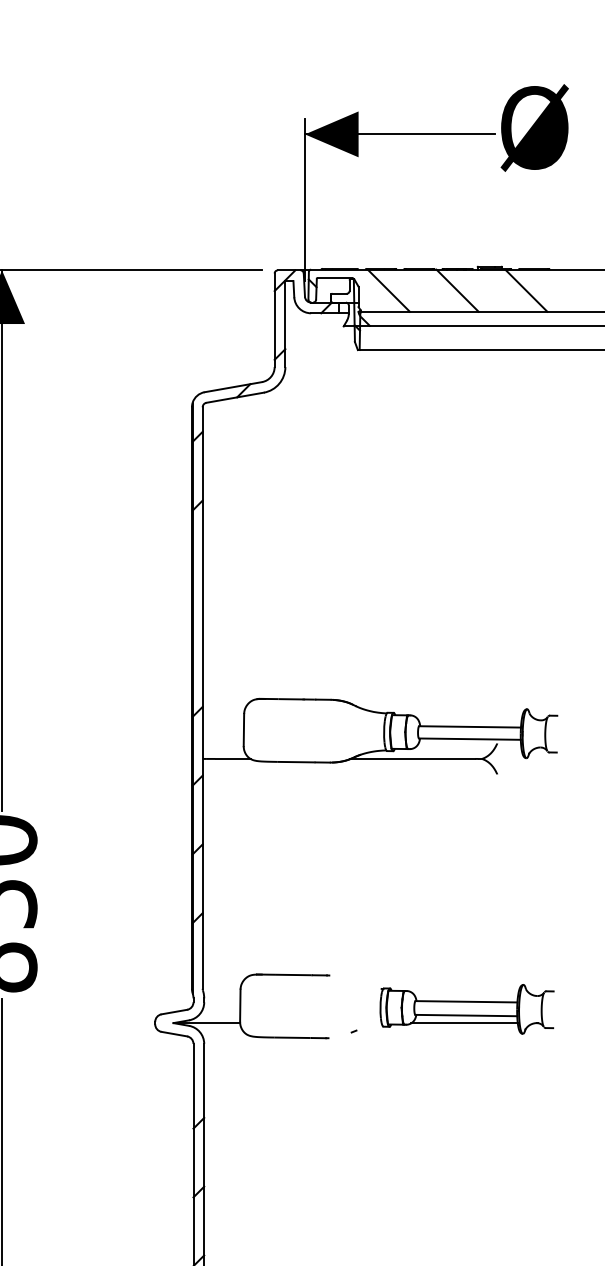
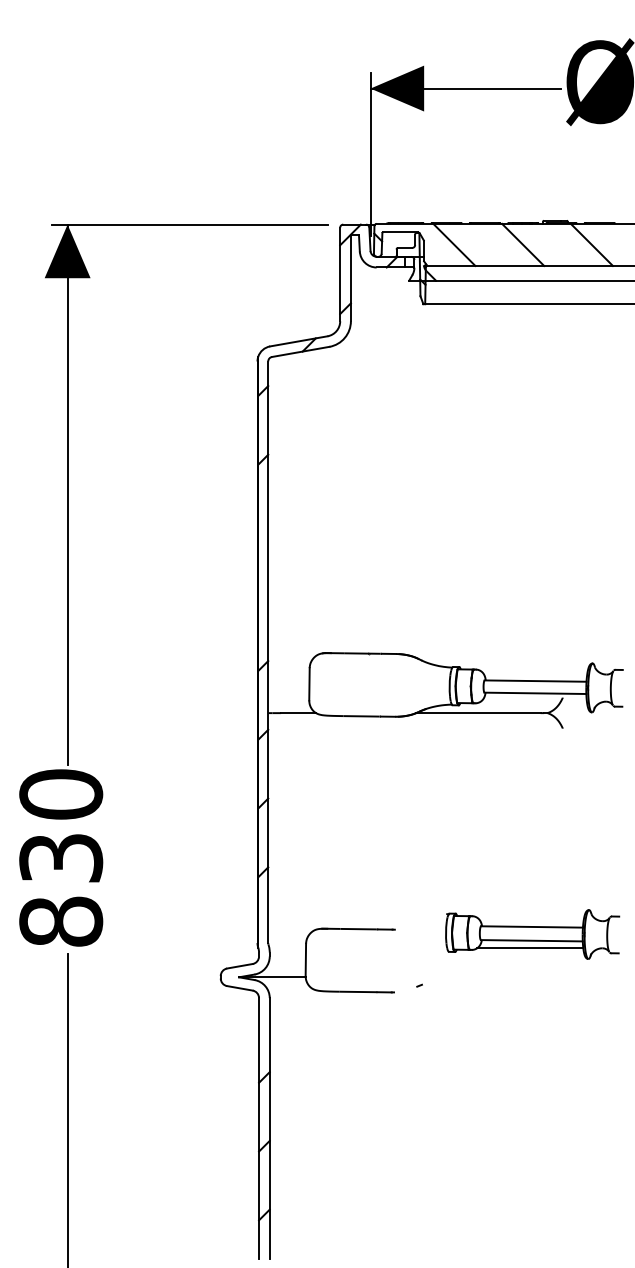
part: (466, 1009) -> (532, 934), moved

